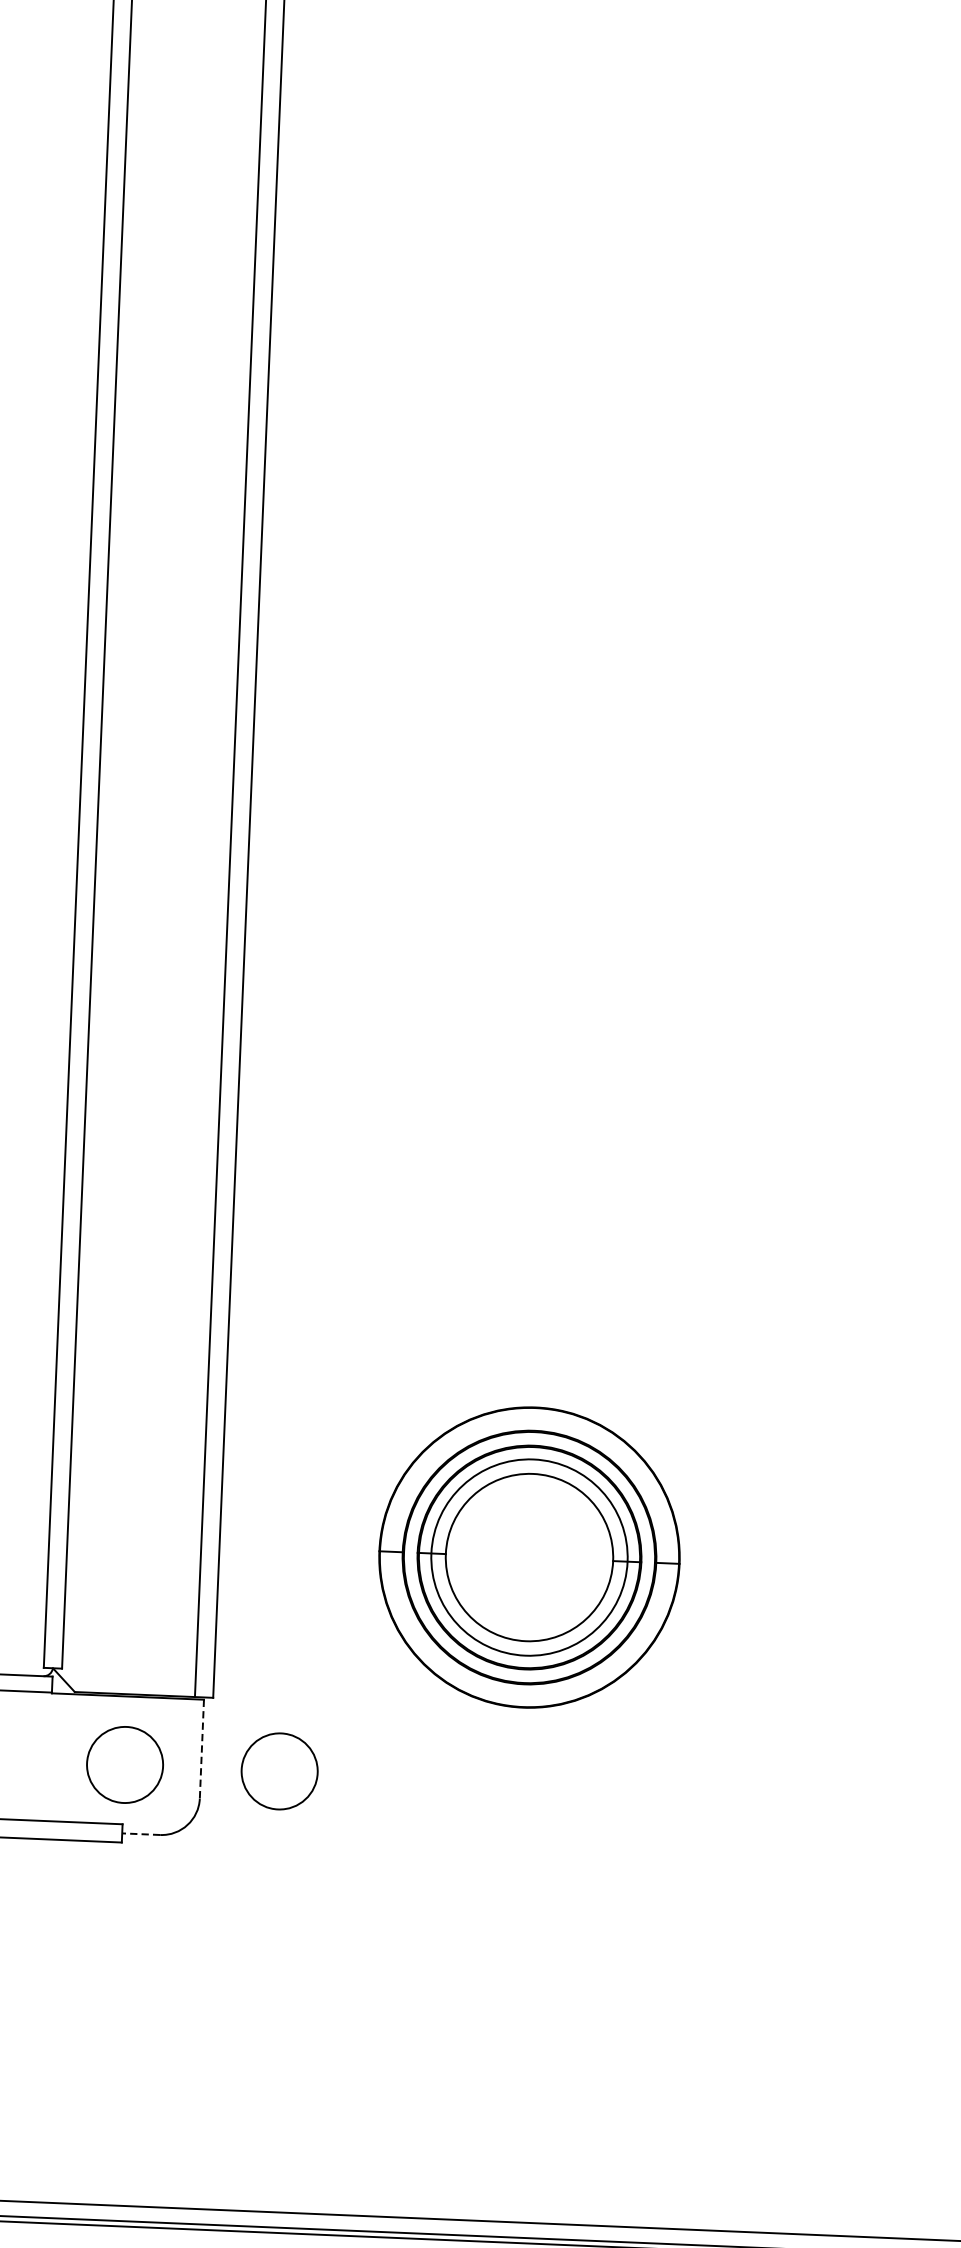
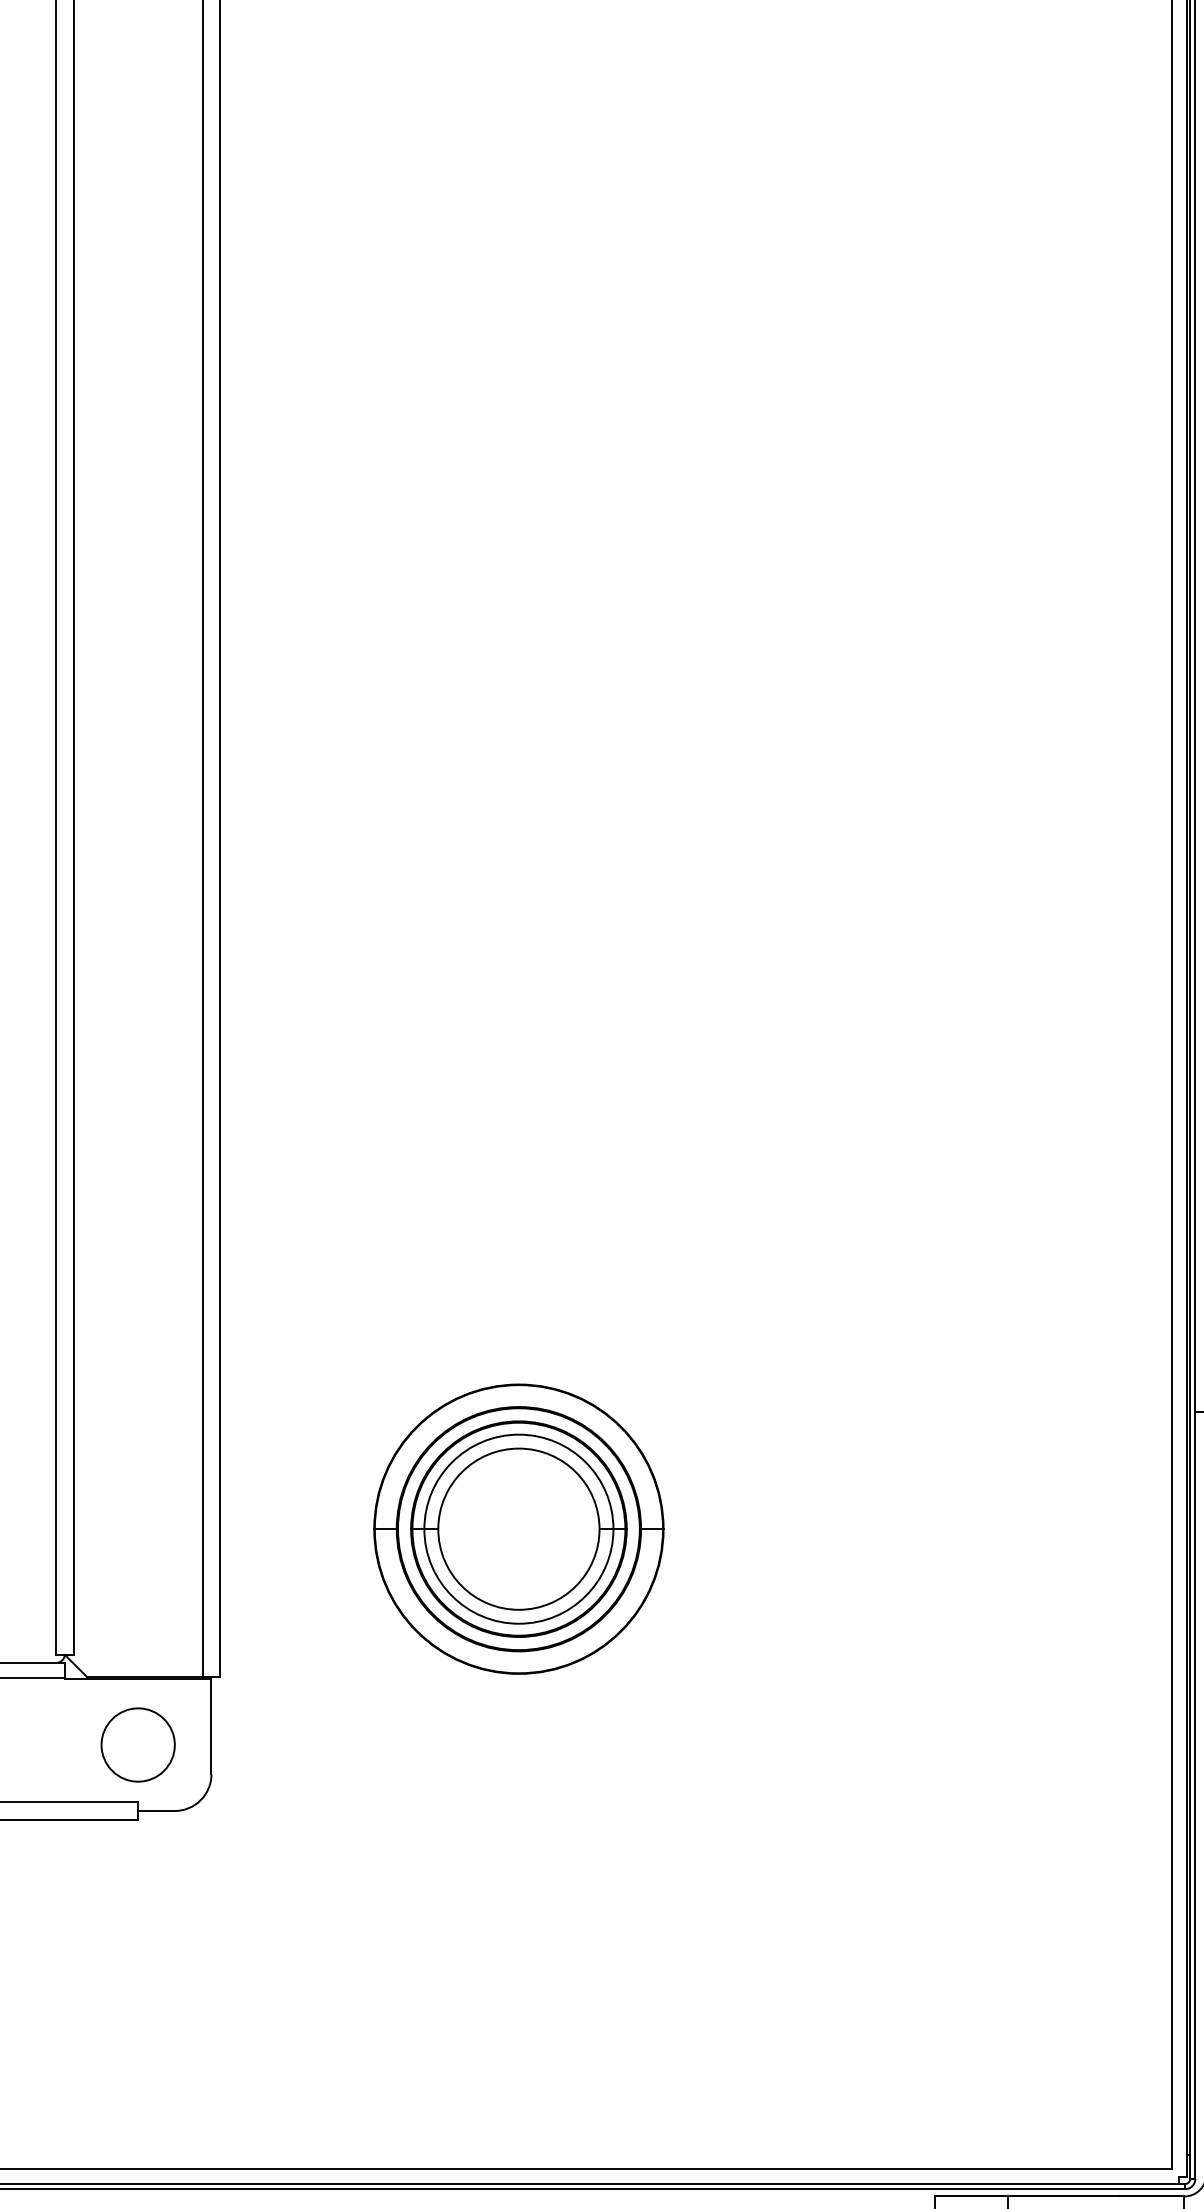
line: (201, 1748) -> (211, 1726), dashed -> solid
circle: (278, 1770) -> (286, 1744), removed
line: (141, 1833) -> (156, 1810), dashed -> solid

